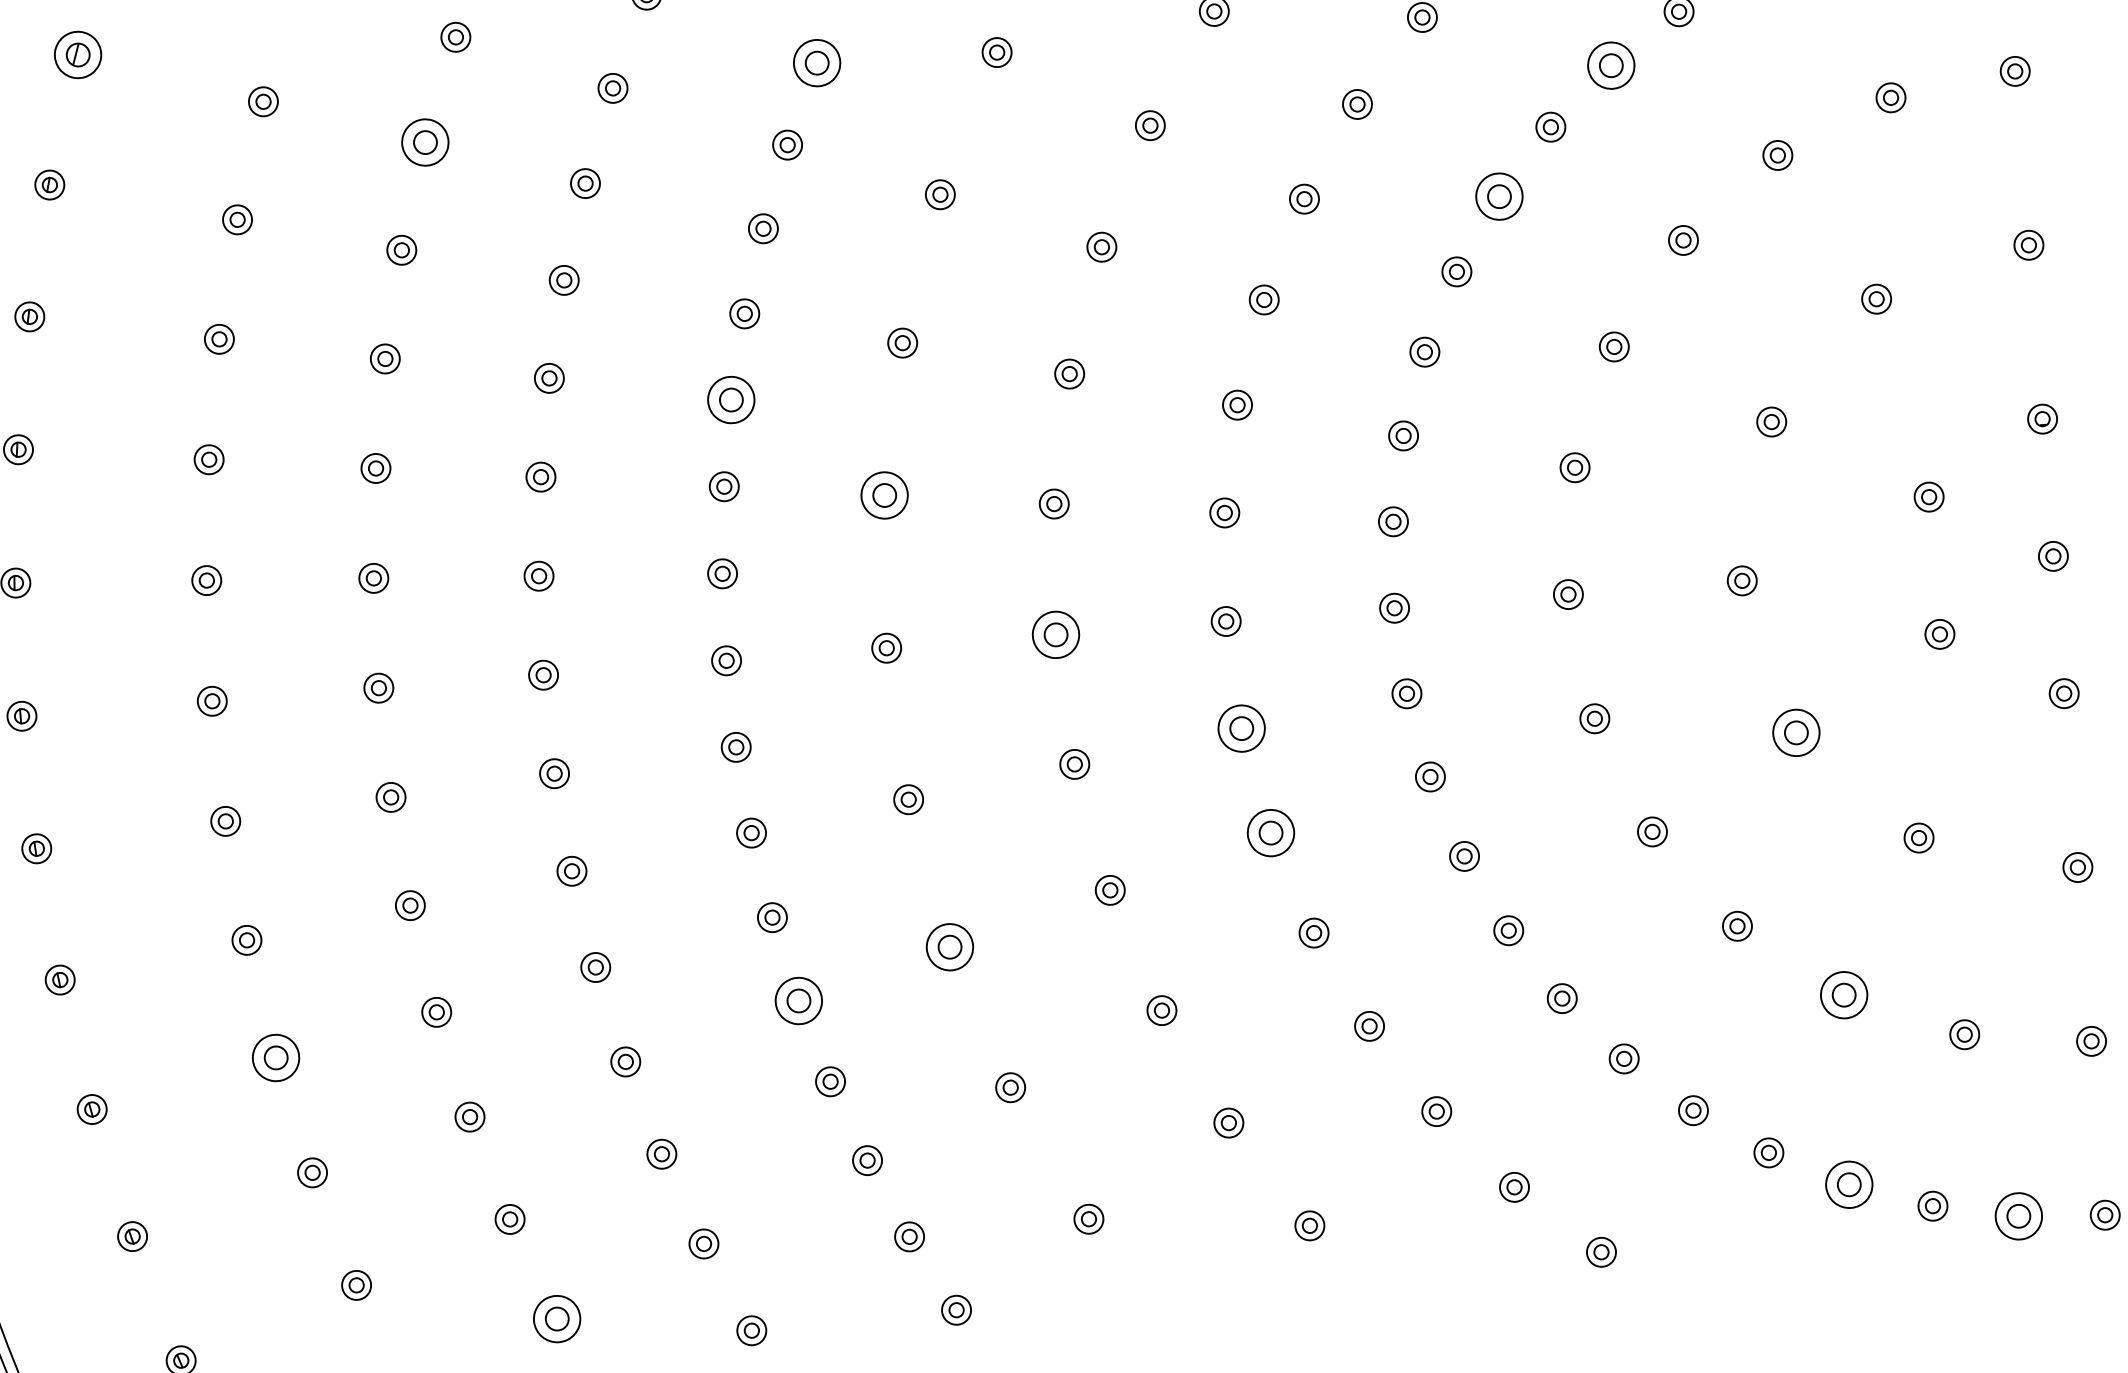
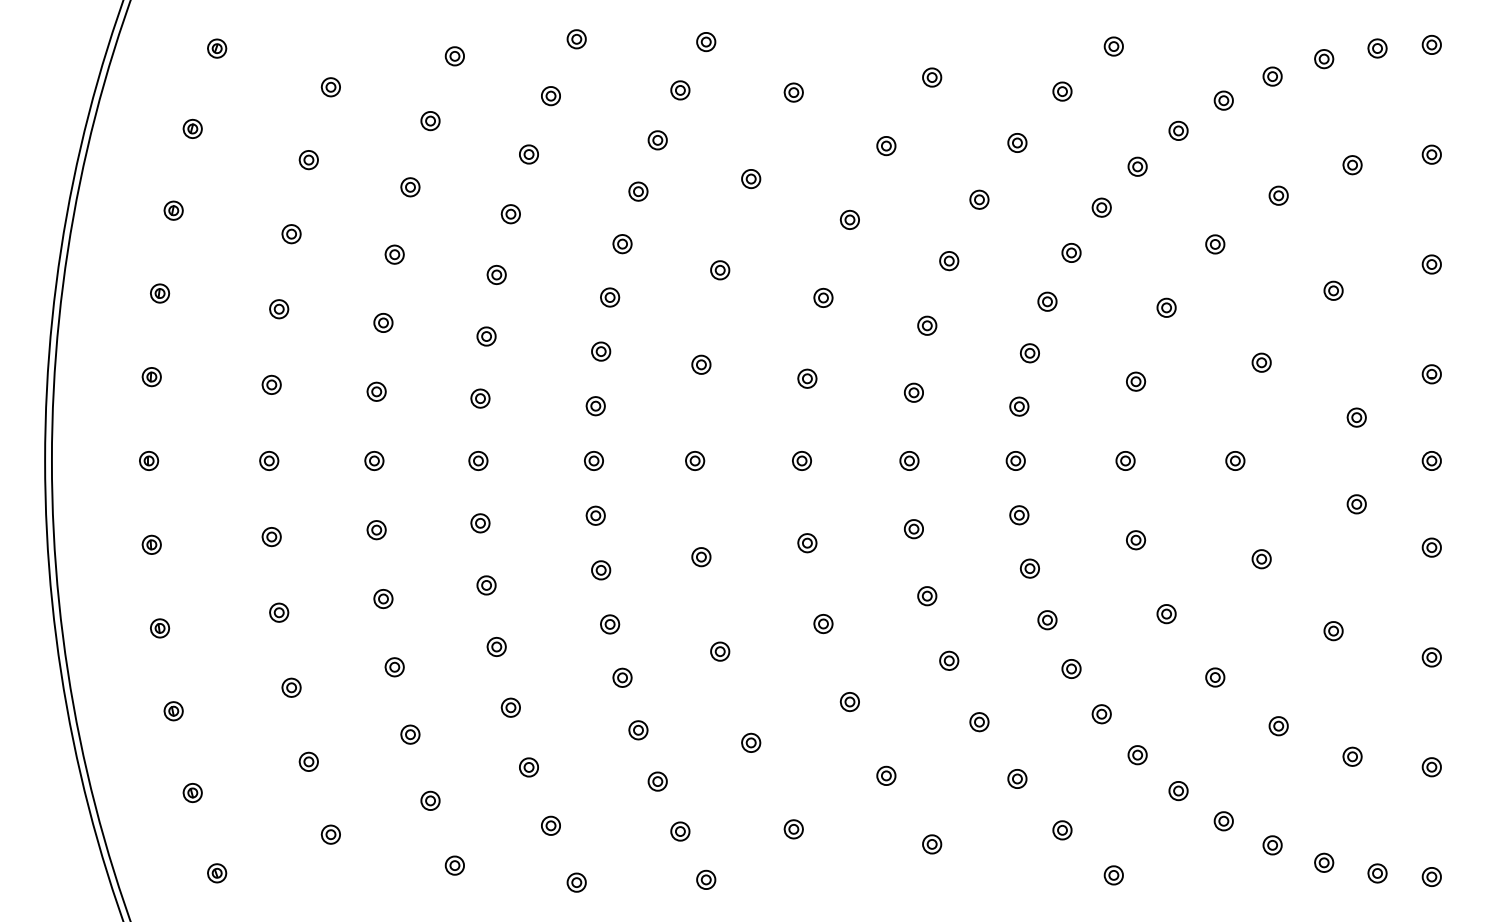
part: (78, 54) -> (217, 48), size x0.62
part: (817, 63) -> (680, 90), size x0.62
part: (1611, 64) -> (1178, 130), size x0.62
part: (425, 143) -> (430, 121), size x0.62
part: (1498, 196) -> (1101, 207), size x0.62
part: (732, 399) -> (610, 297), size x0.62
part: (884, 494) -> (701, 364), size x0.62
part: (1055, 634) -> (801, 460), size x0.62
part: (1241, 729) -> (913, 529), size x0.62
part: (1795, 733) -> (1261, 559), size x0.62
part: (1271, 833) -> (927, 596), size x0.62
part: (950, 946) -> (720, 651), size x0.62
part: (1843, 995) -> (1278, 726), size x0.62
part: (798, 1000) -> (622, 677), size x0.62
part: (275, 1057) -> (291, 687), size x0.62
part: (1848, 1185) -> (1272, 845), size x0.62
part: (2018, 1216) -> (1377, 873), size x0.62
part: (556, 1318) -> (454, 865), size x0.62

